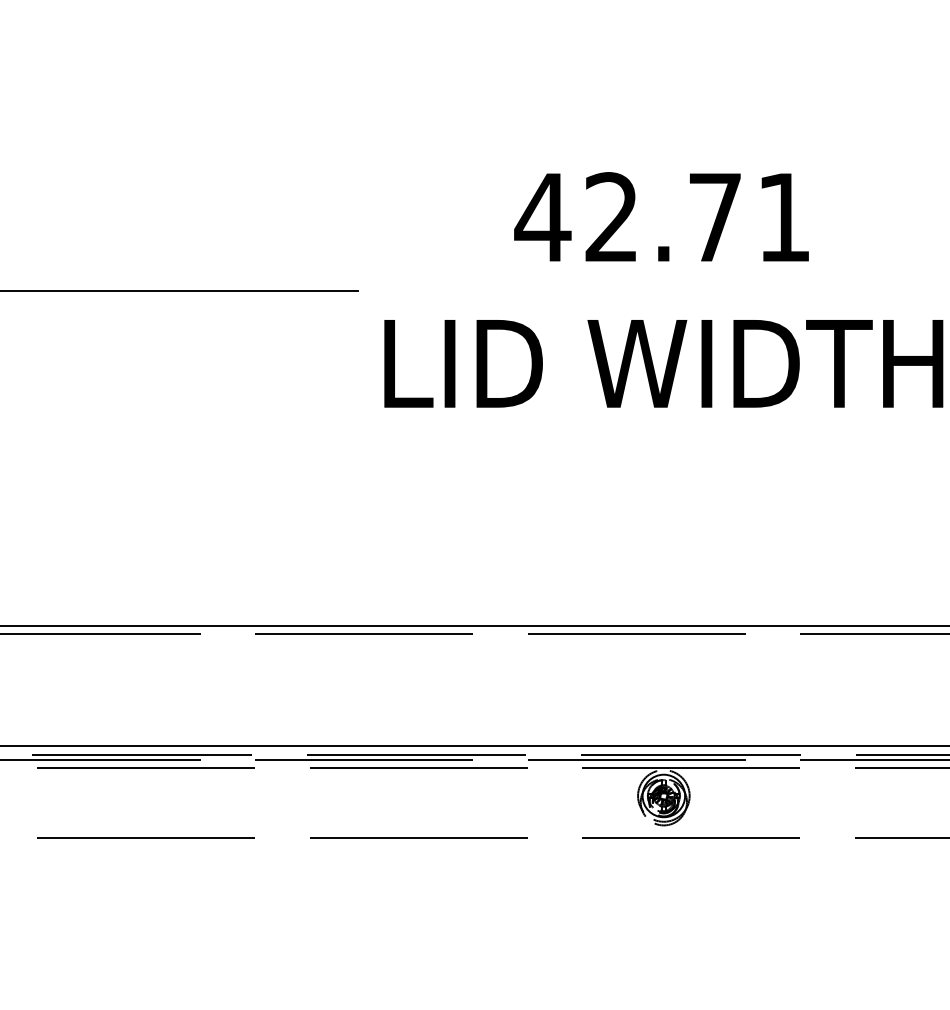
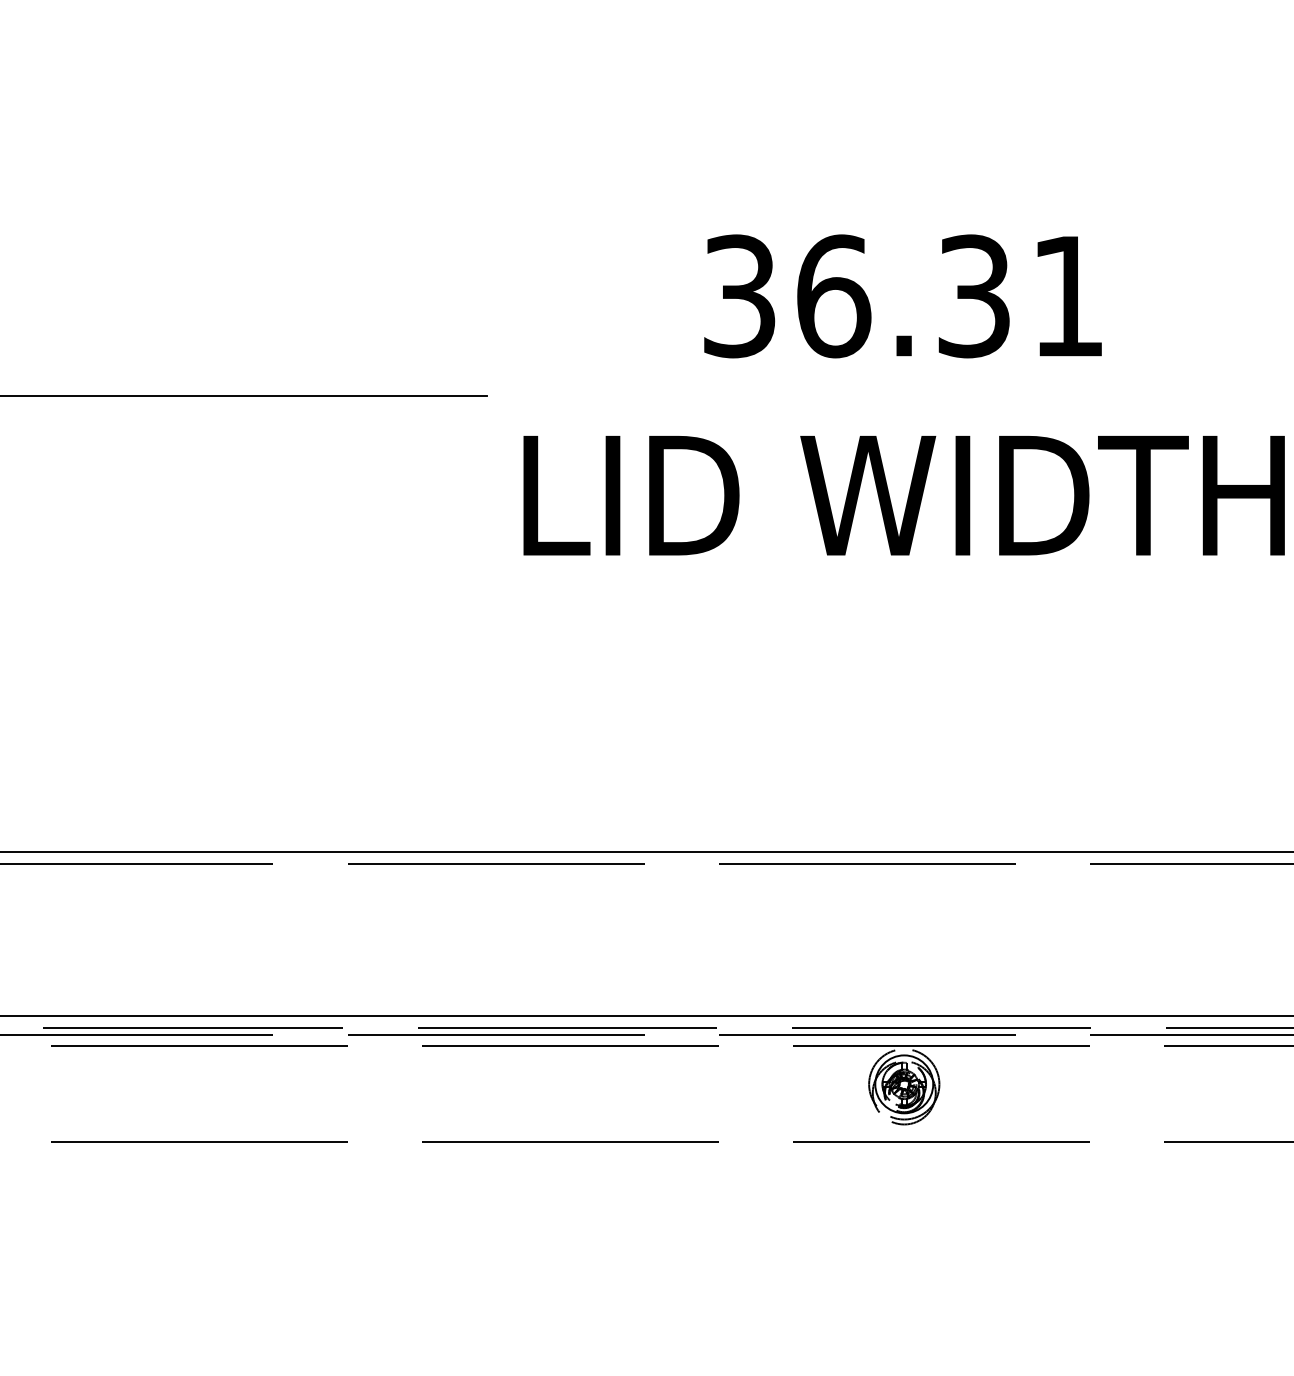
text: (627, 217) -> (854, 296), 42.71 -> 36.31

